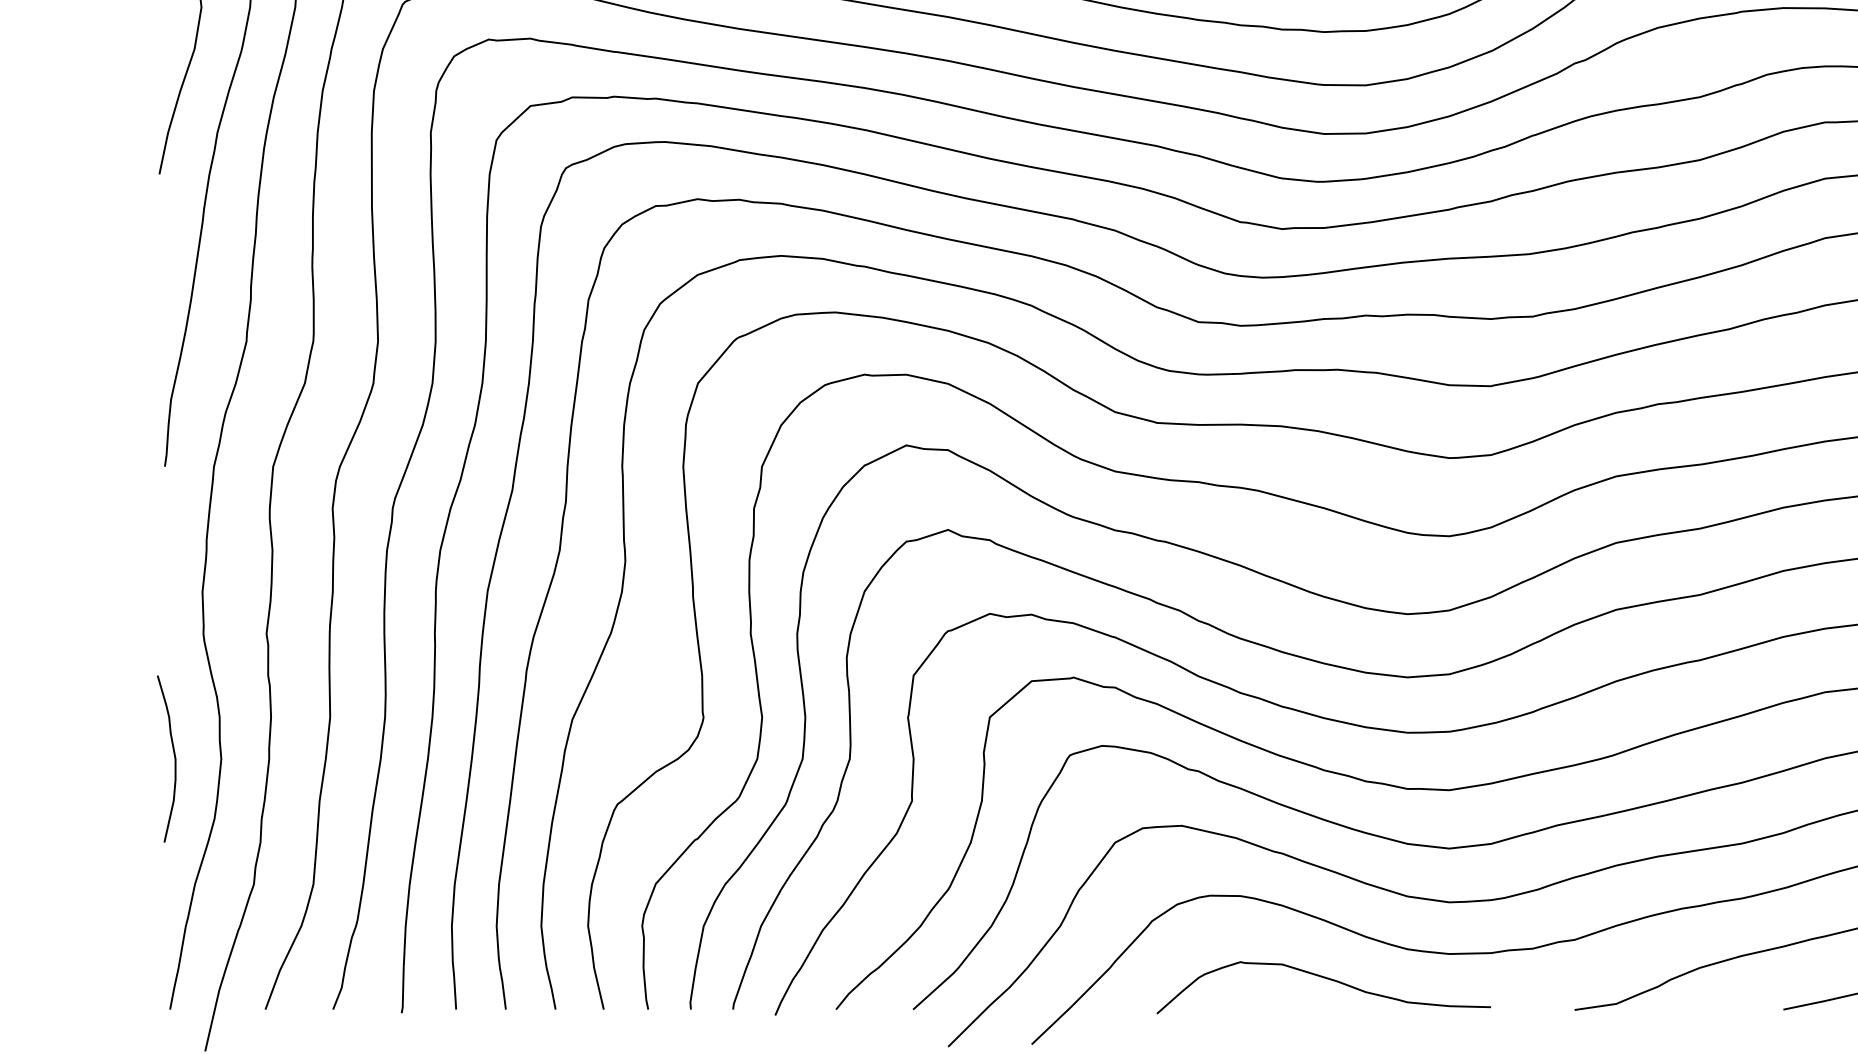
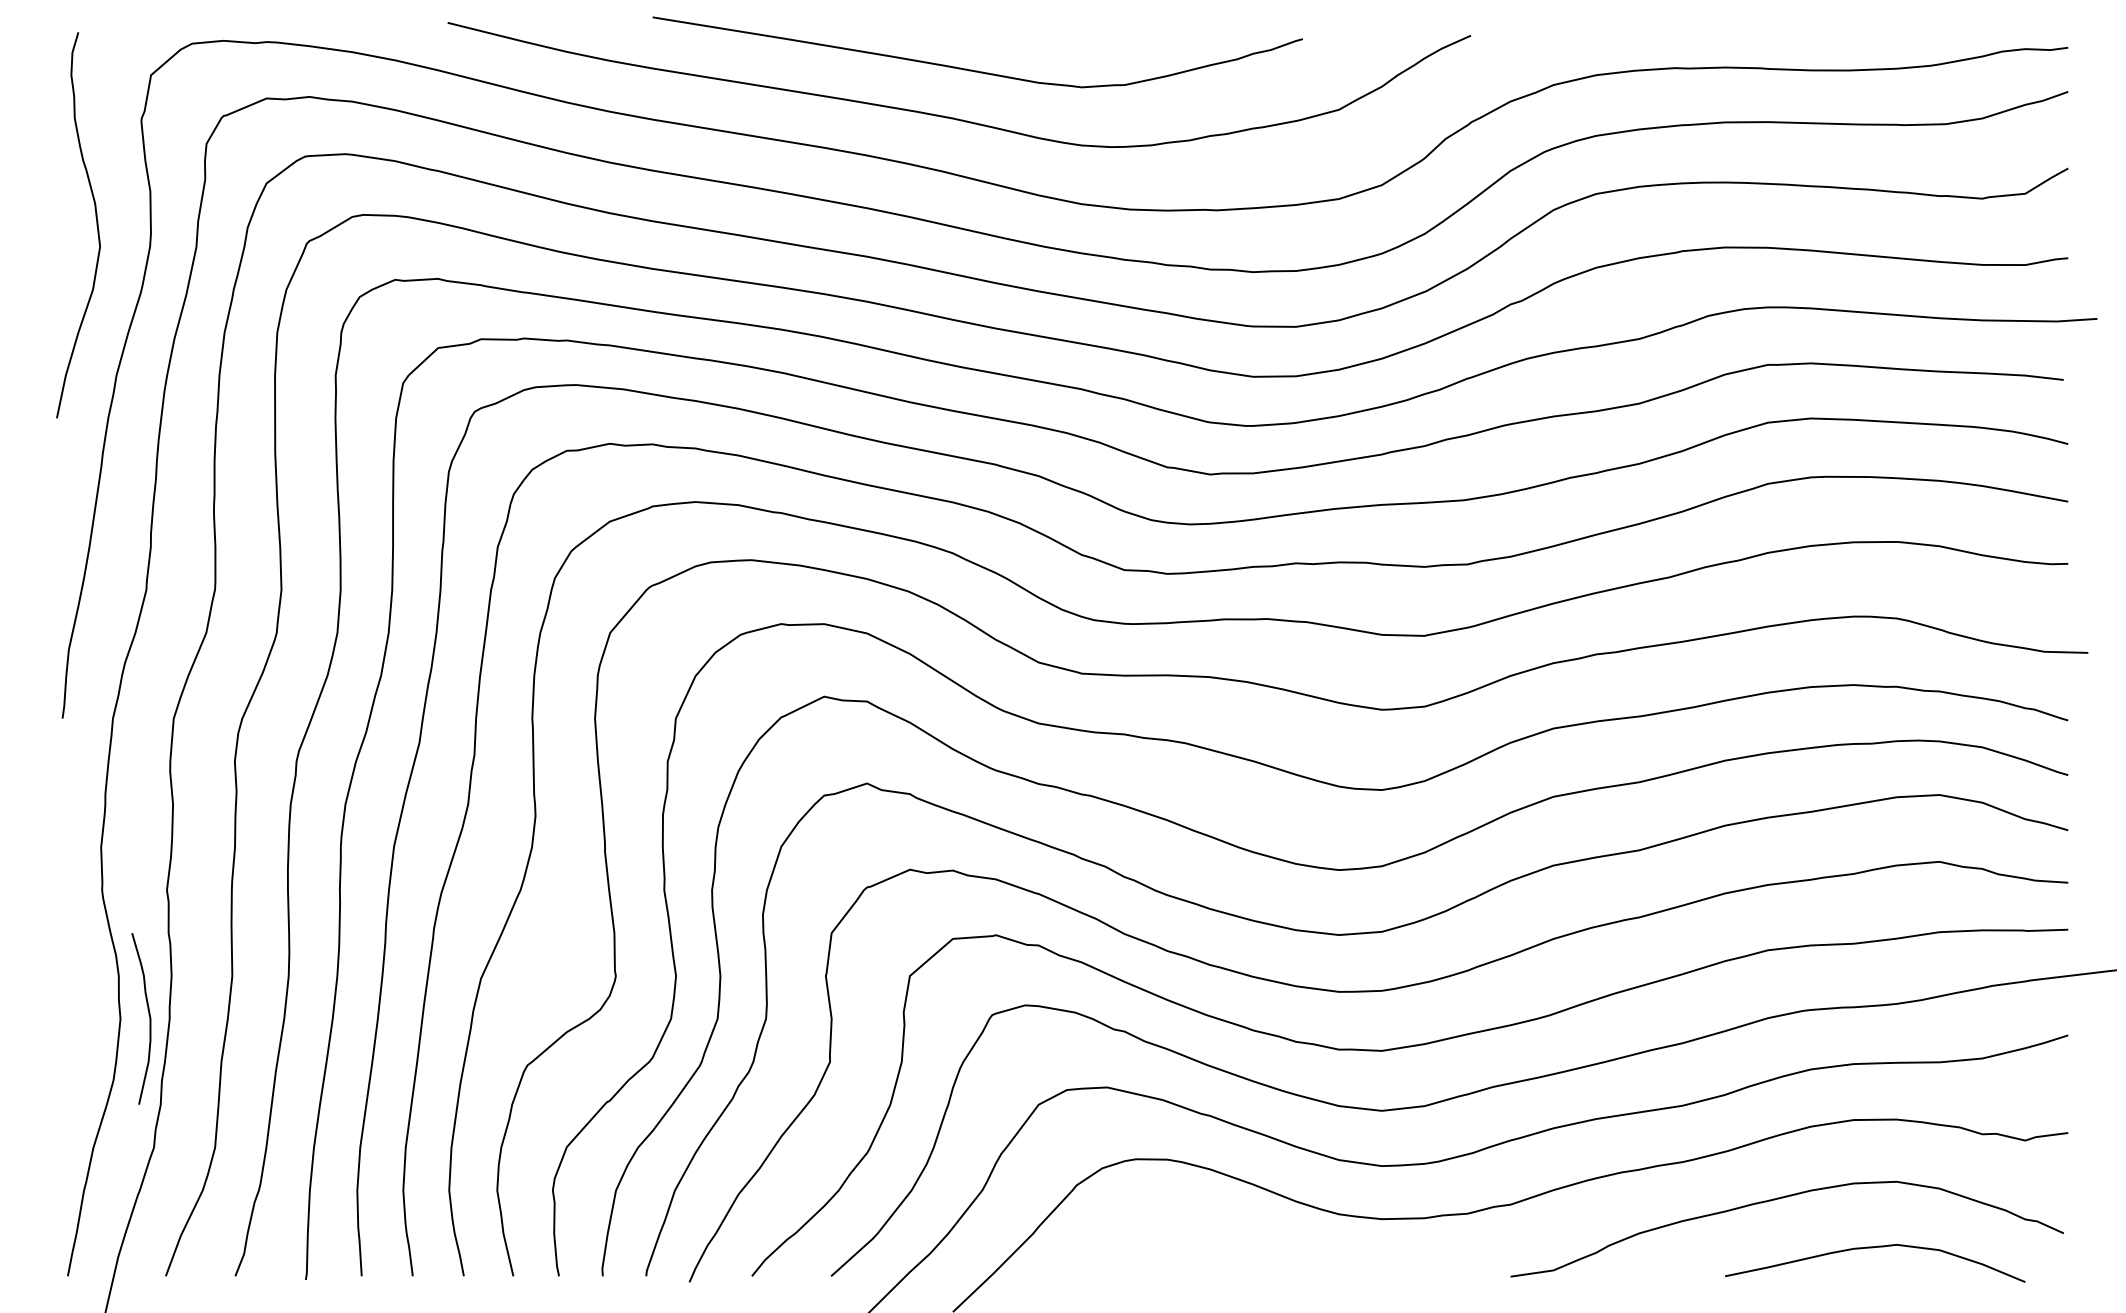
curve: (173, 755) -> (148, 1015), moved
curve: (1327, 979) -> (1256, 1245), removed

